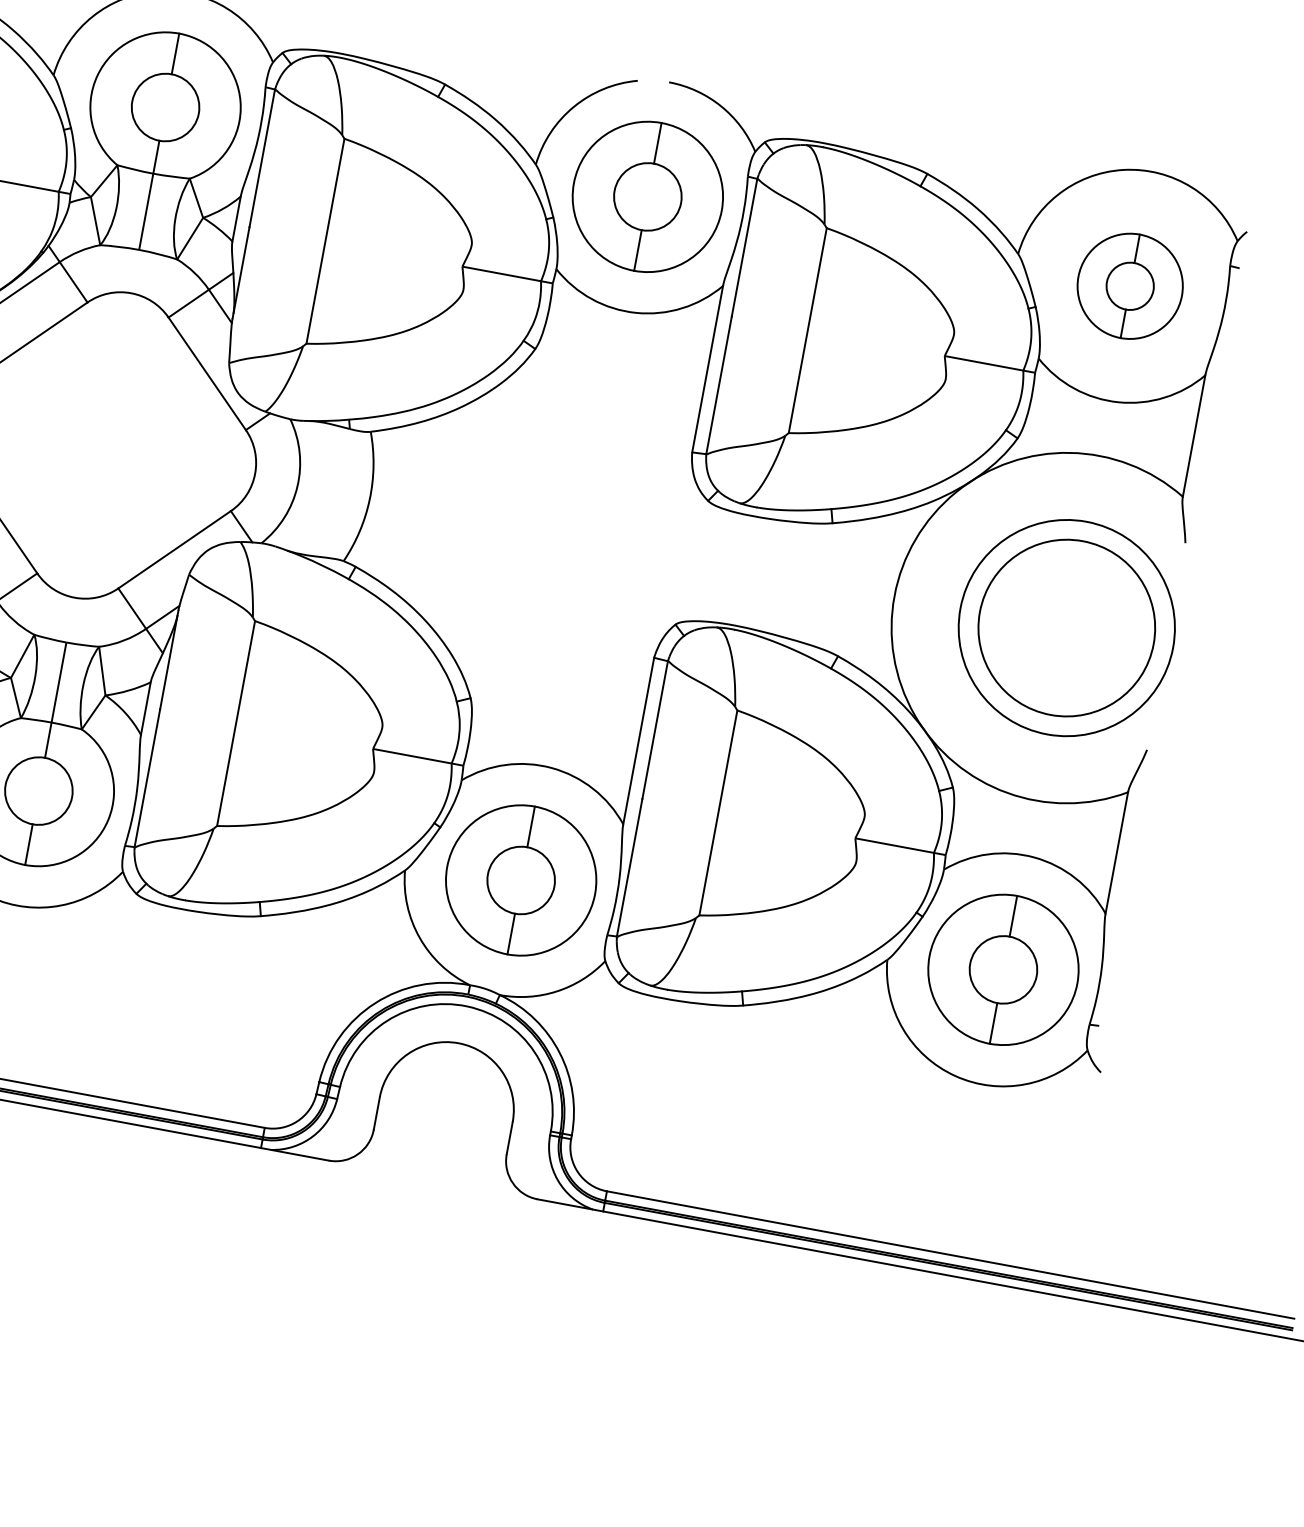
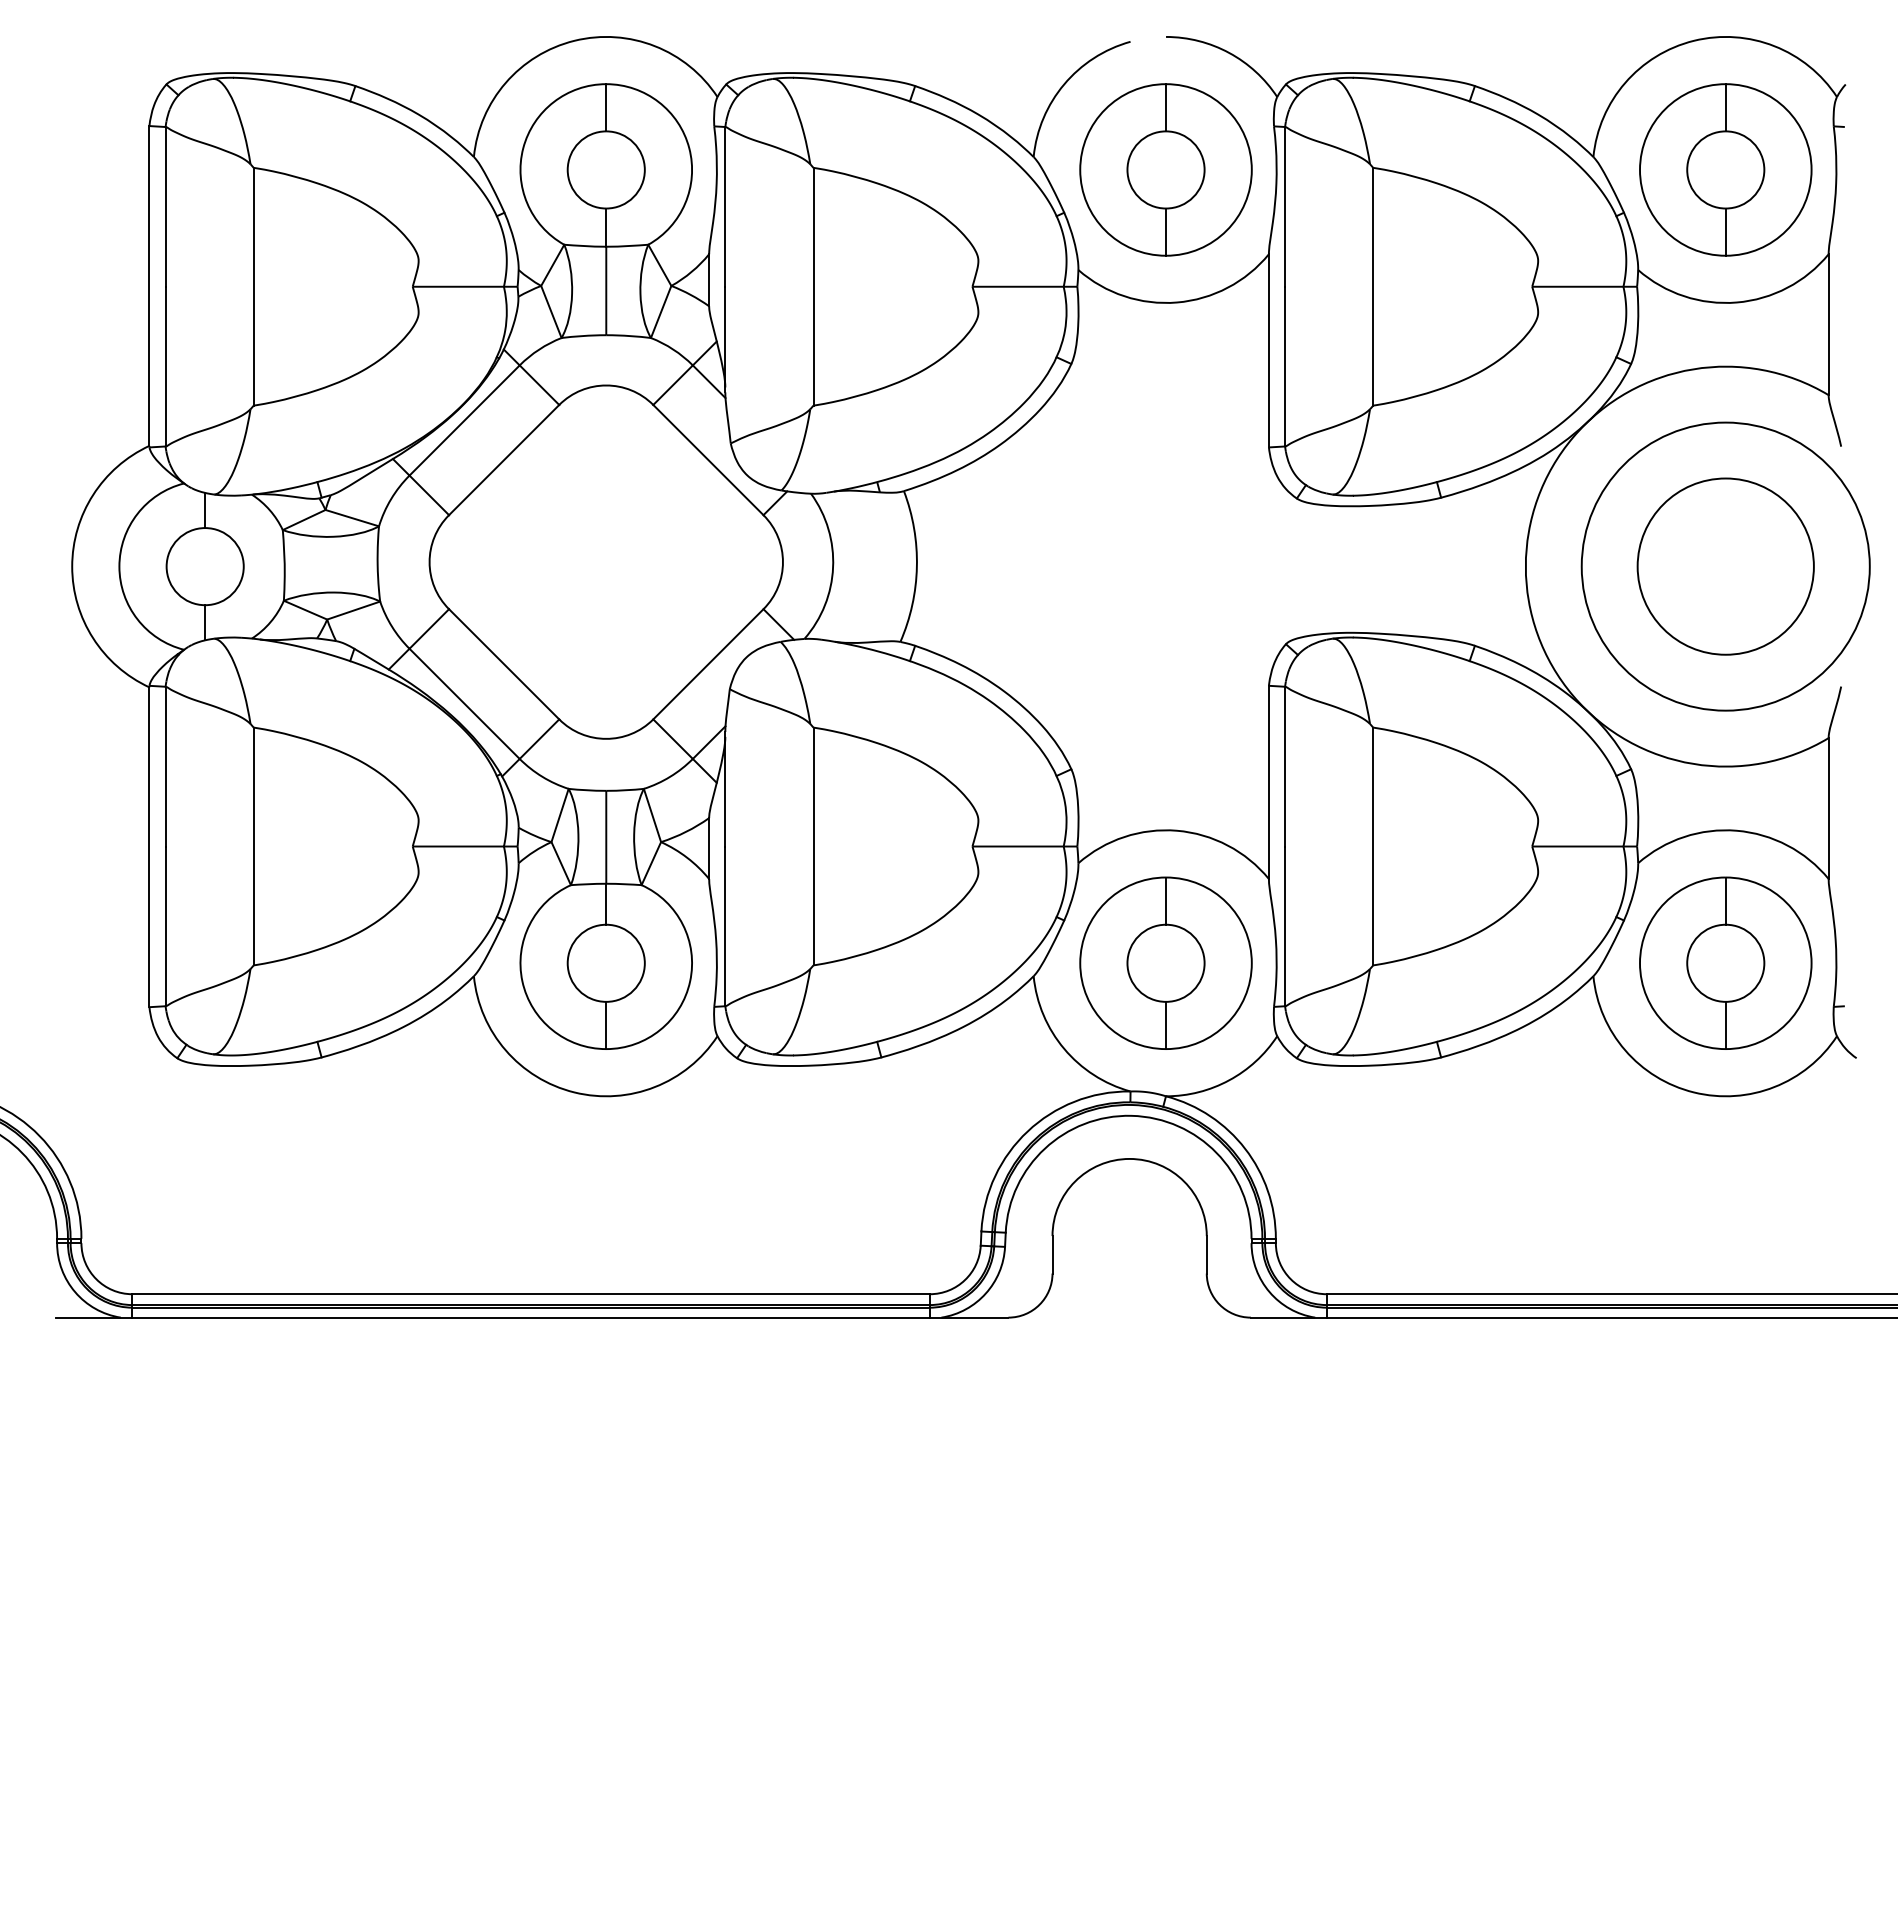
part: (1129, 285) -> (1725, 169), size x1.43
circle: (1066, 627) -> (1725, 566), size x0.71
circle: (1066, 627) -> (1725, 566), size x1.43

